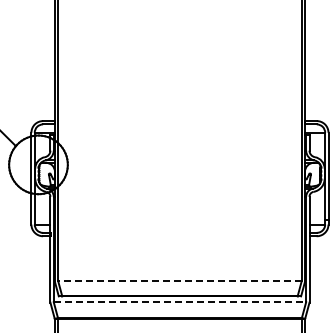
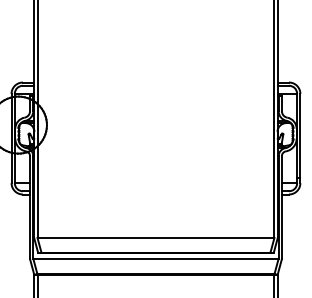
line: (179, 280) -> (155, 237), dashed -> solid
line: (180, 302) -> (156, 258), dashed -> solid

